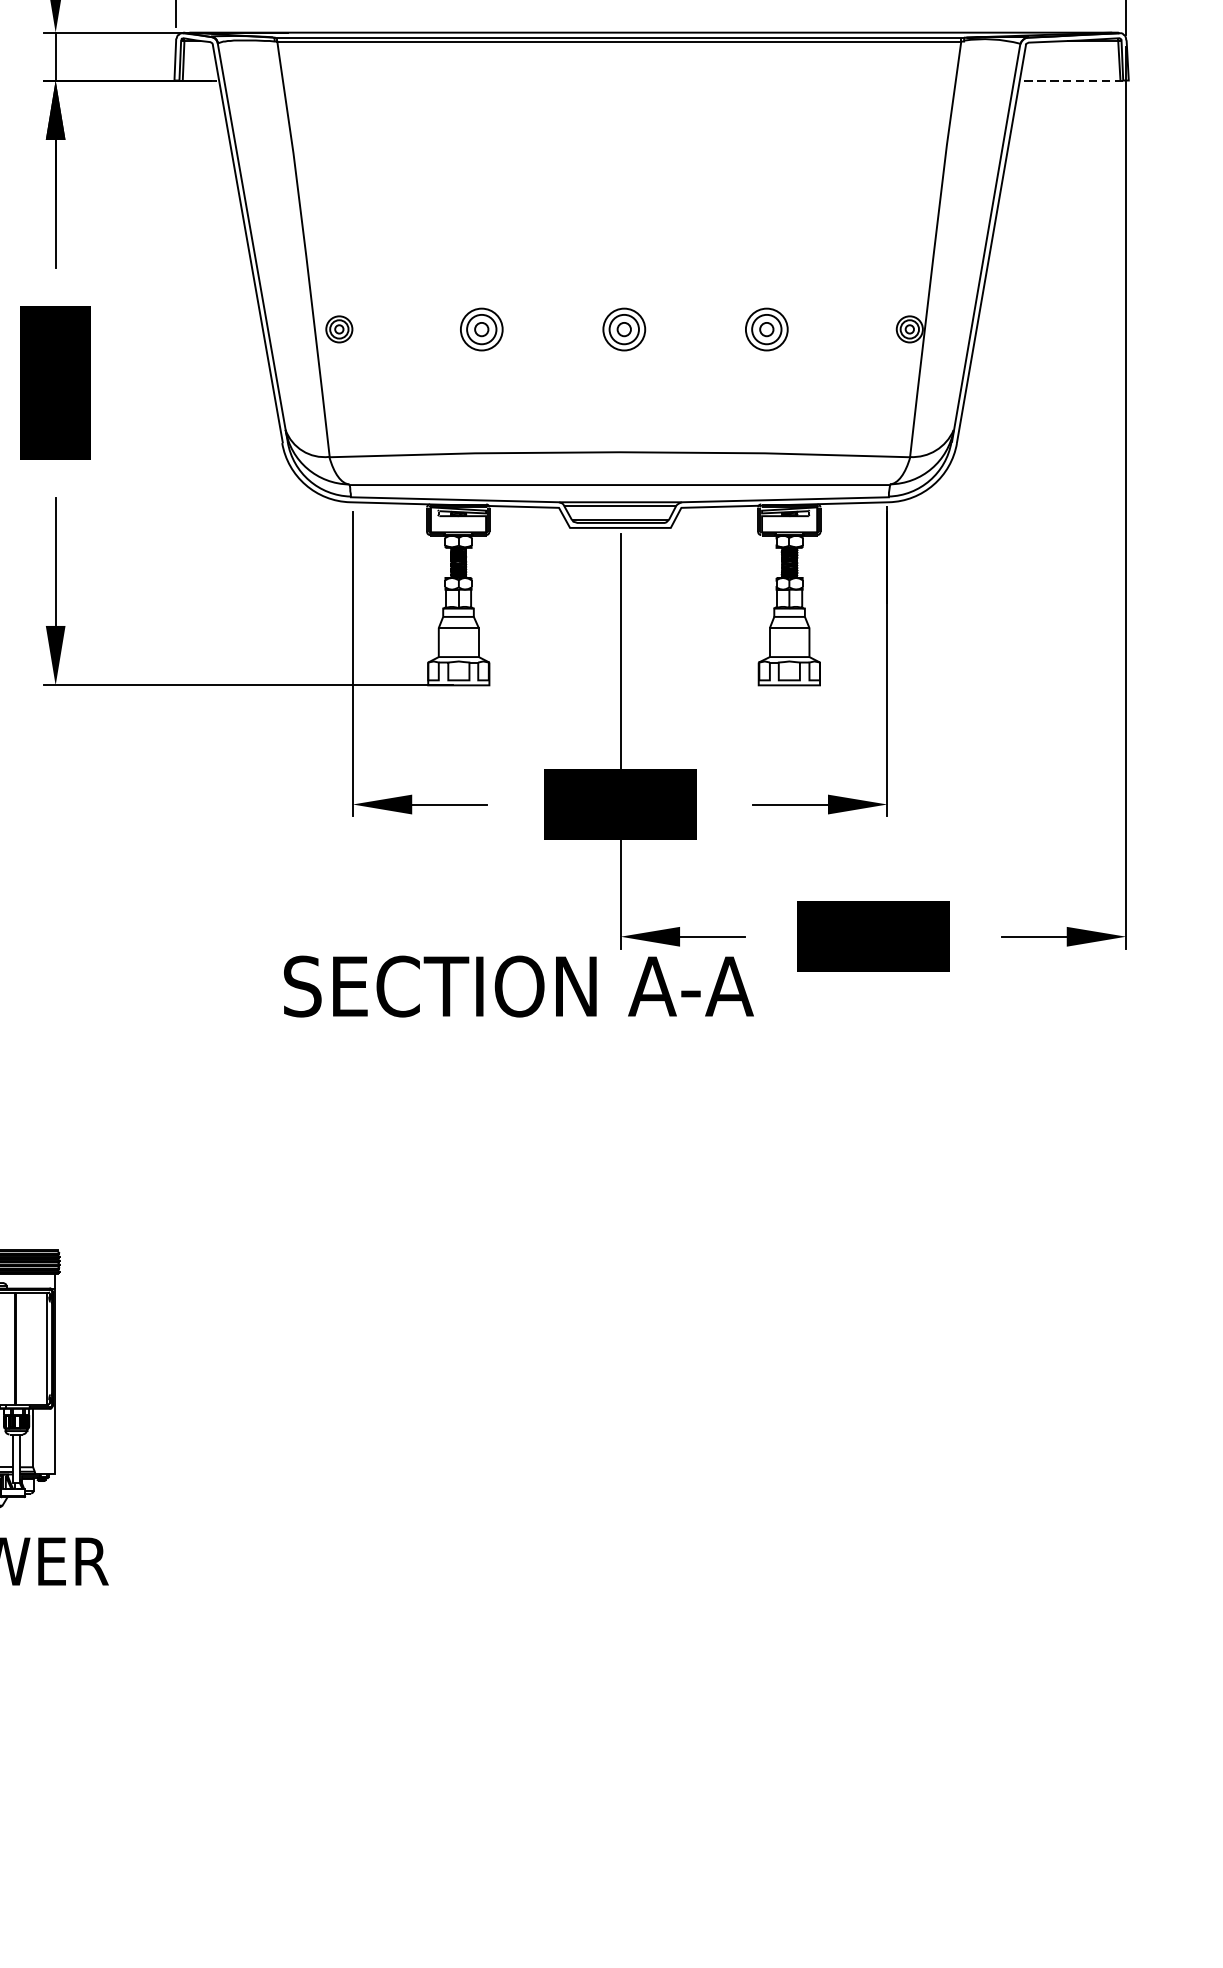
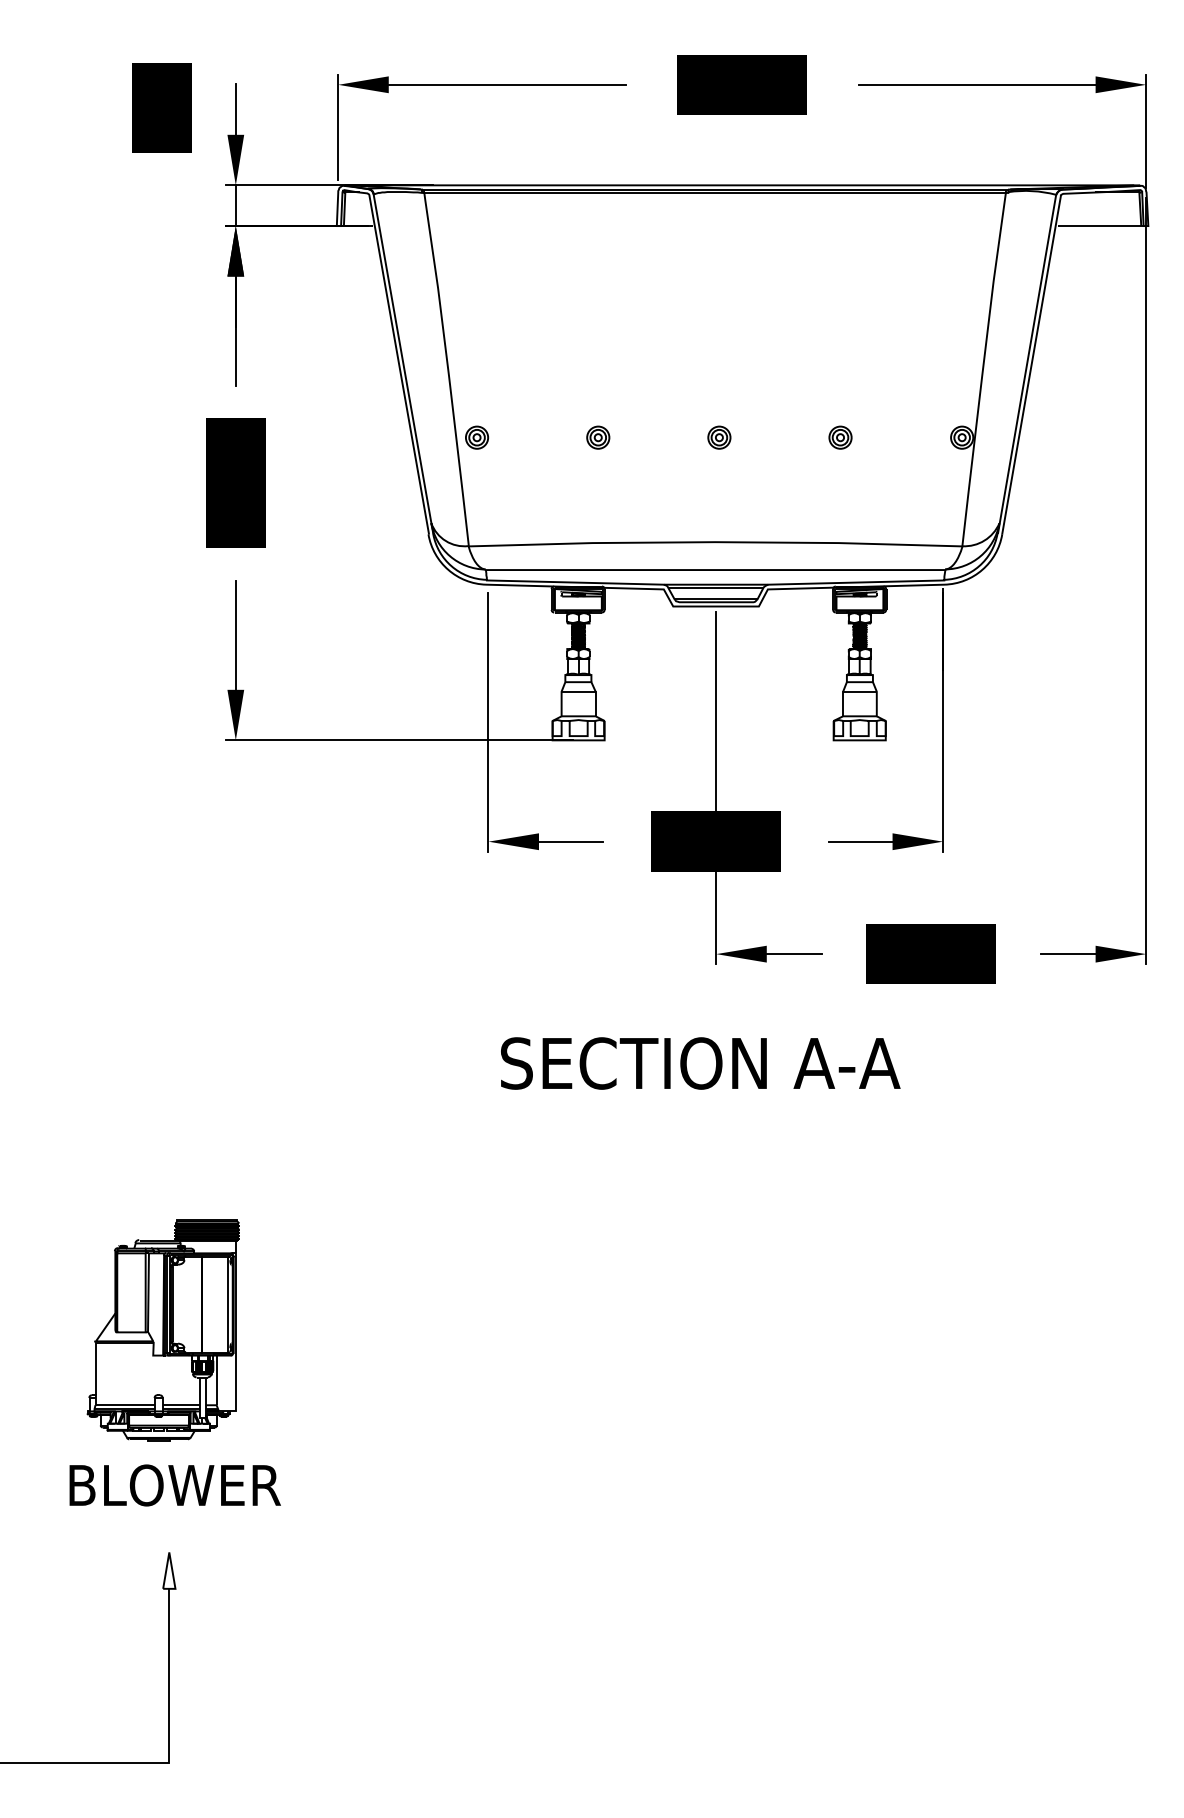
line: (1072, 81) -> (1100, 226), dashed -> solid
part: (482, 329) -> (598, 437), size x0.62
part: (624, 329) -> (719, 437), size x0.62
part: (766, 329) -> (840, 437), size x0.62
text: (518, 986) -> (700, 1063), moved

